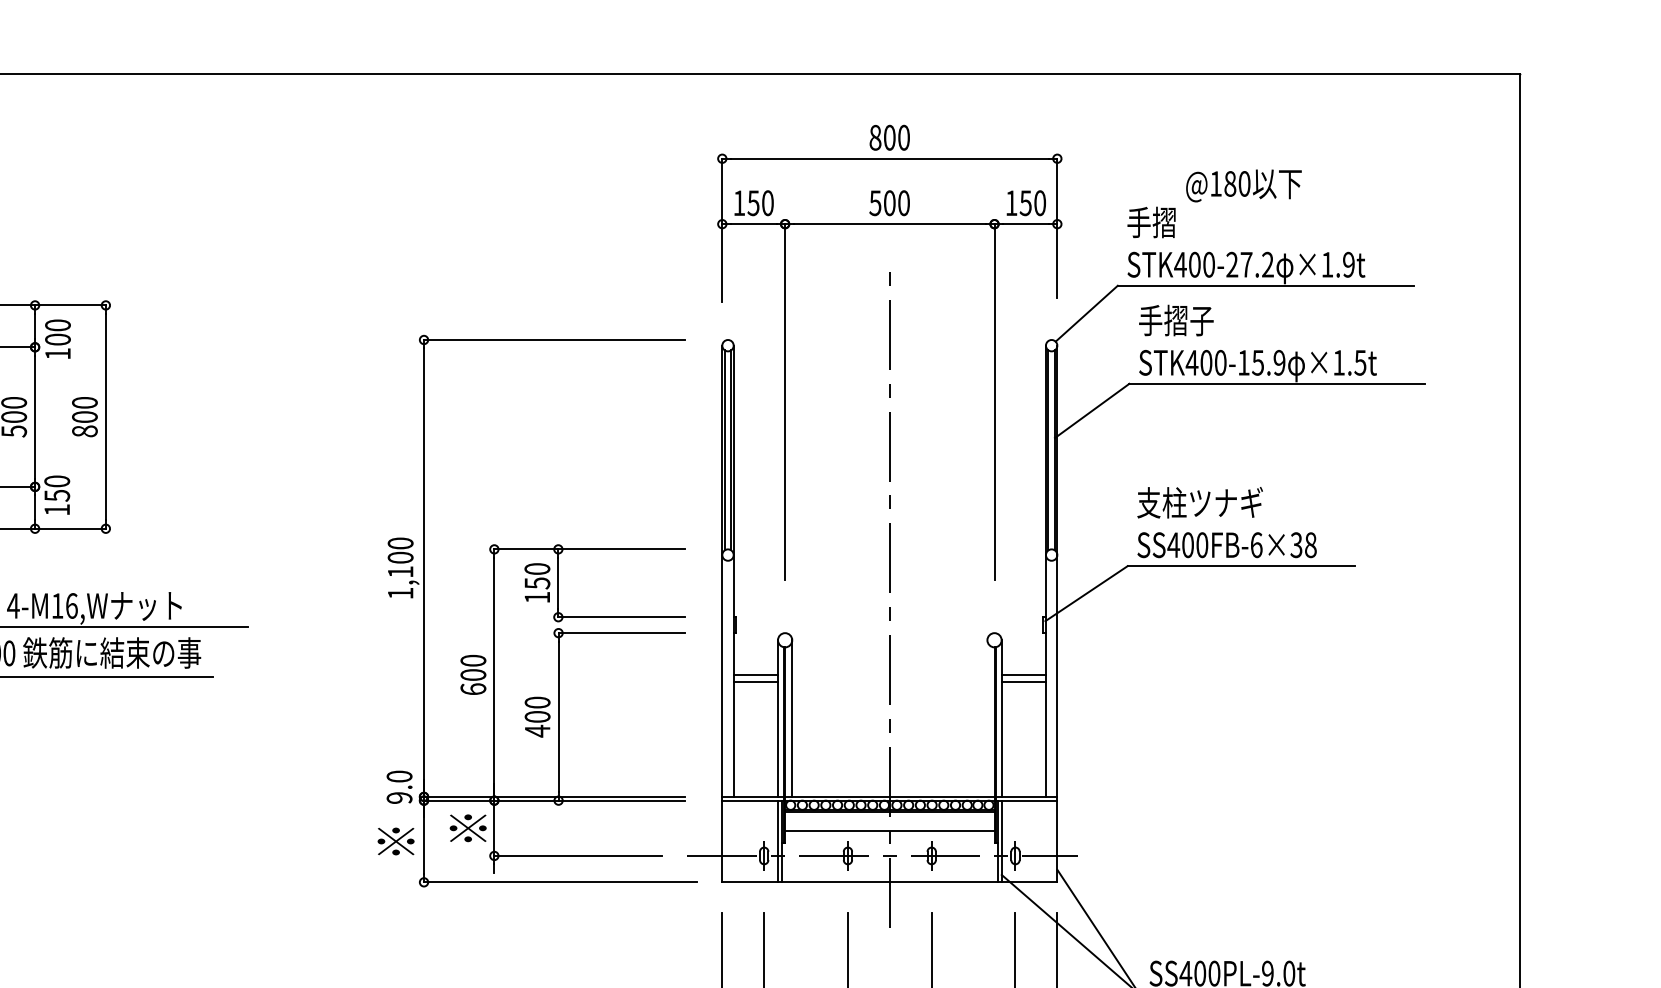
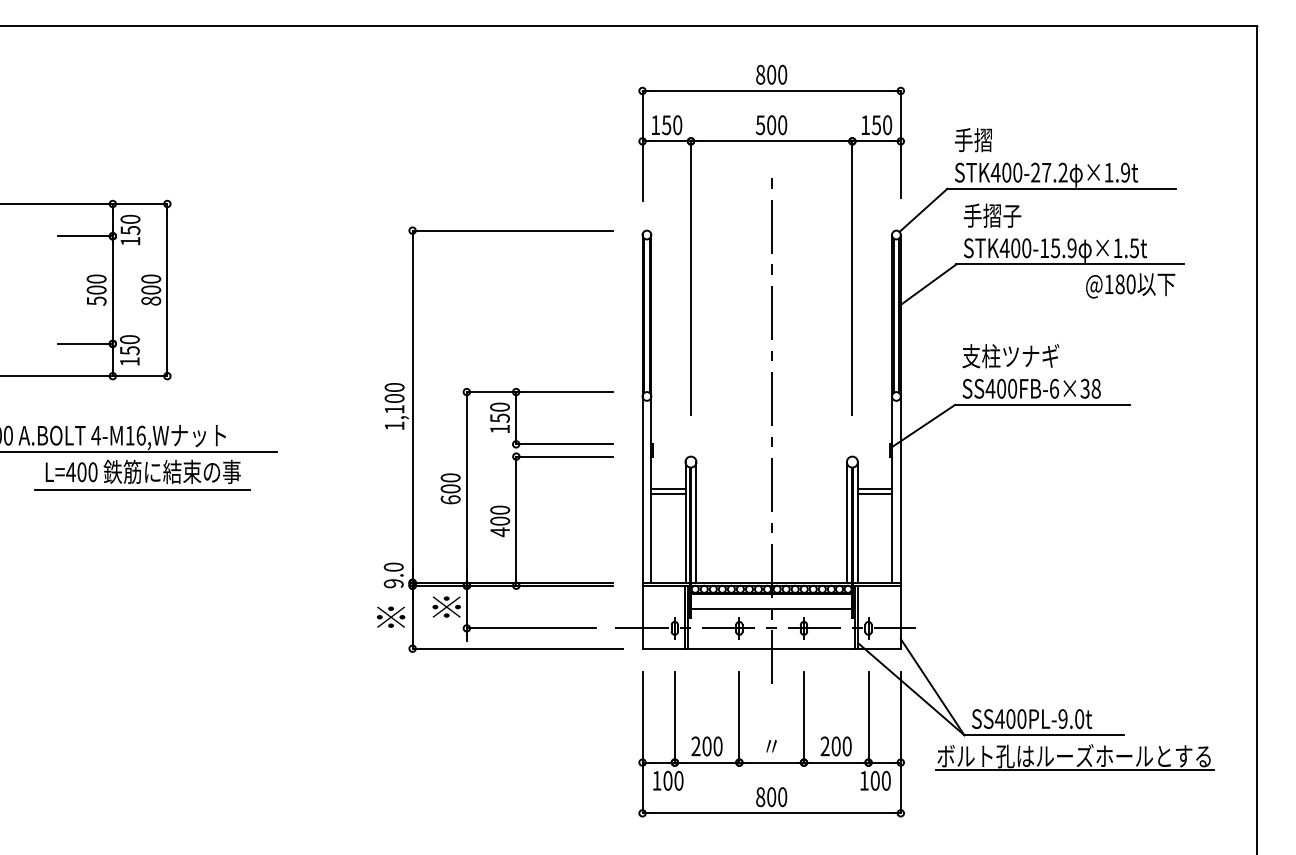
text: (1243, 185) -> (1130, 285), moved
text: (58, 339) -> (130, 230), 100 -> 150
line: (986, 718) -> (846, 522), added

